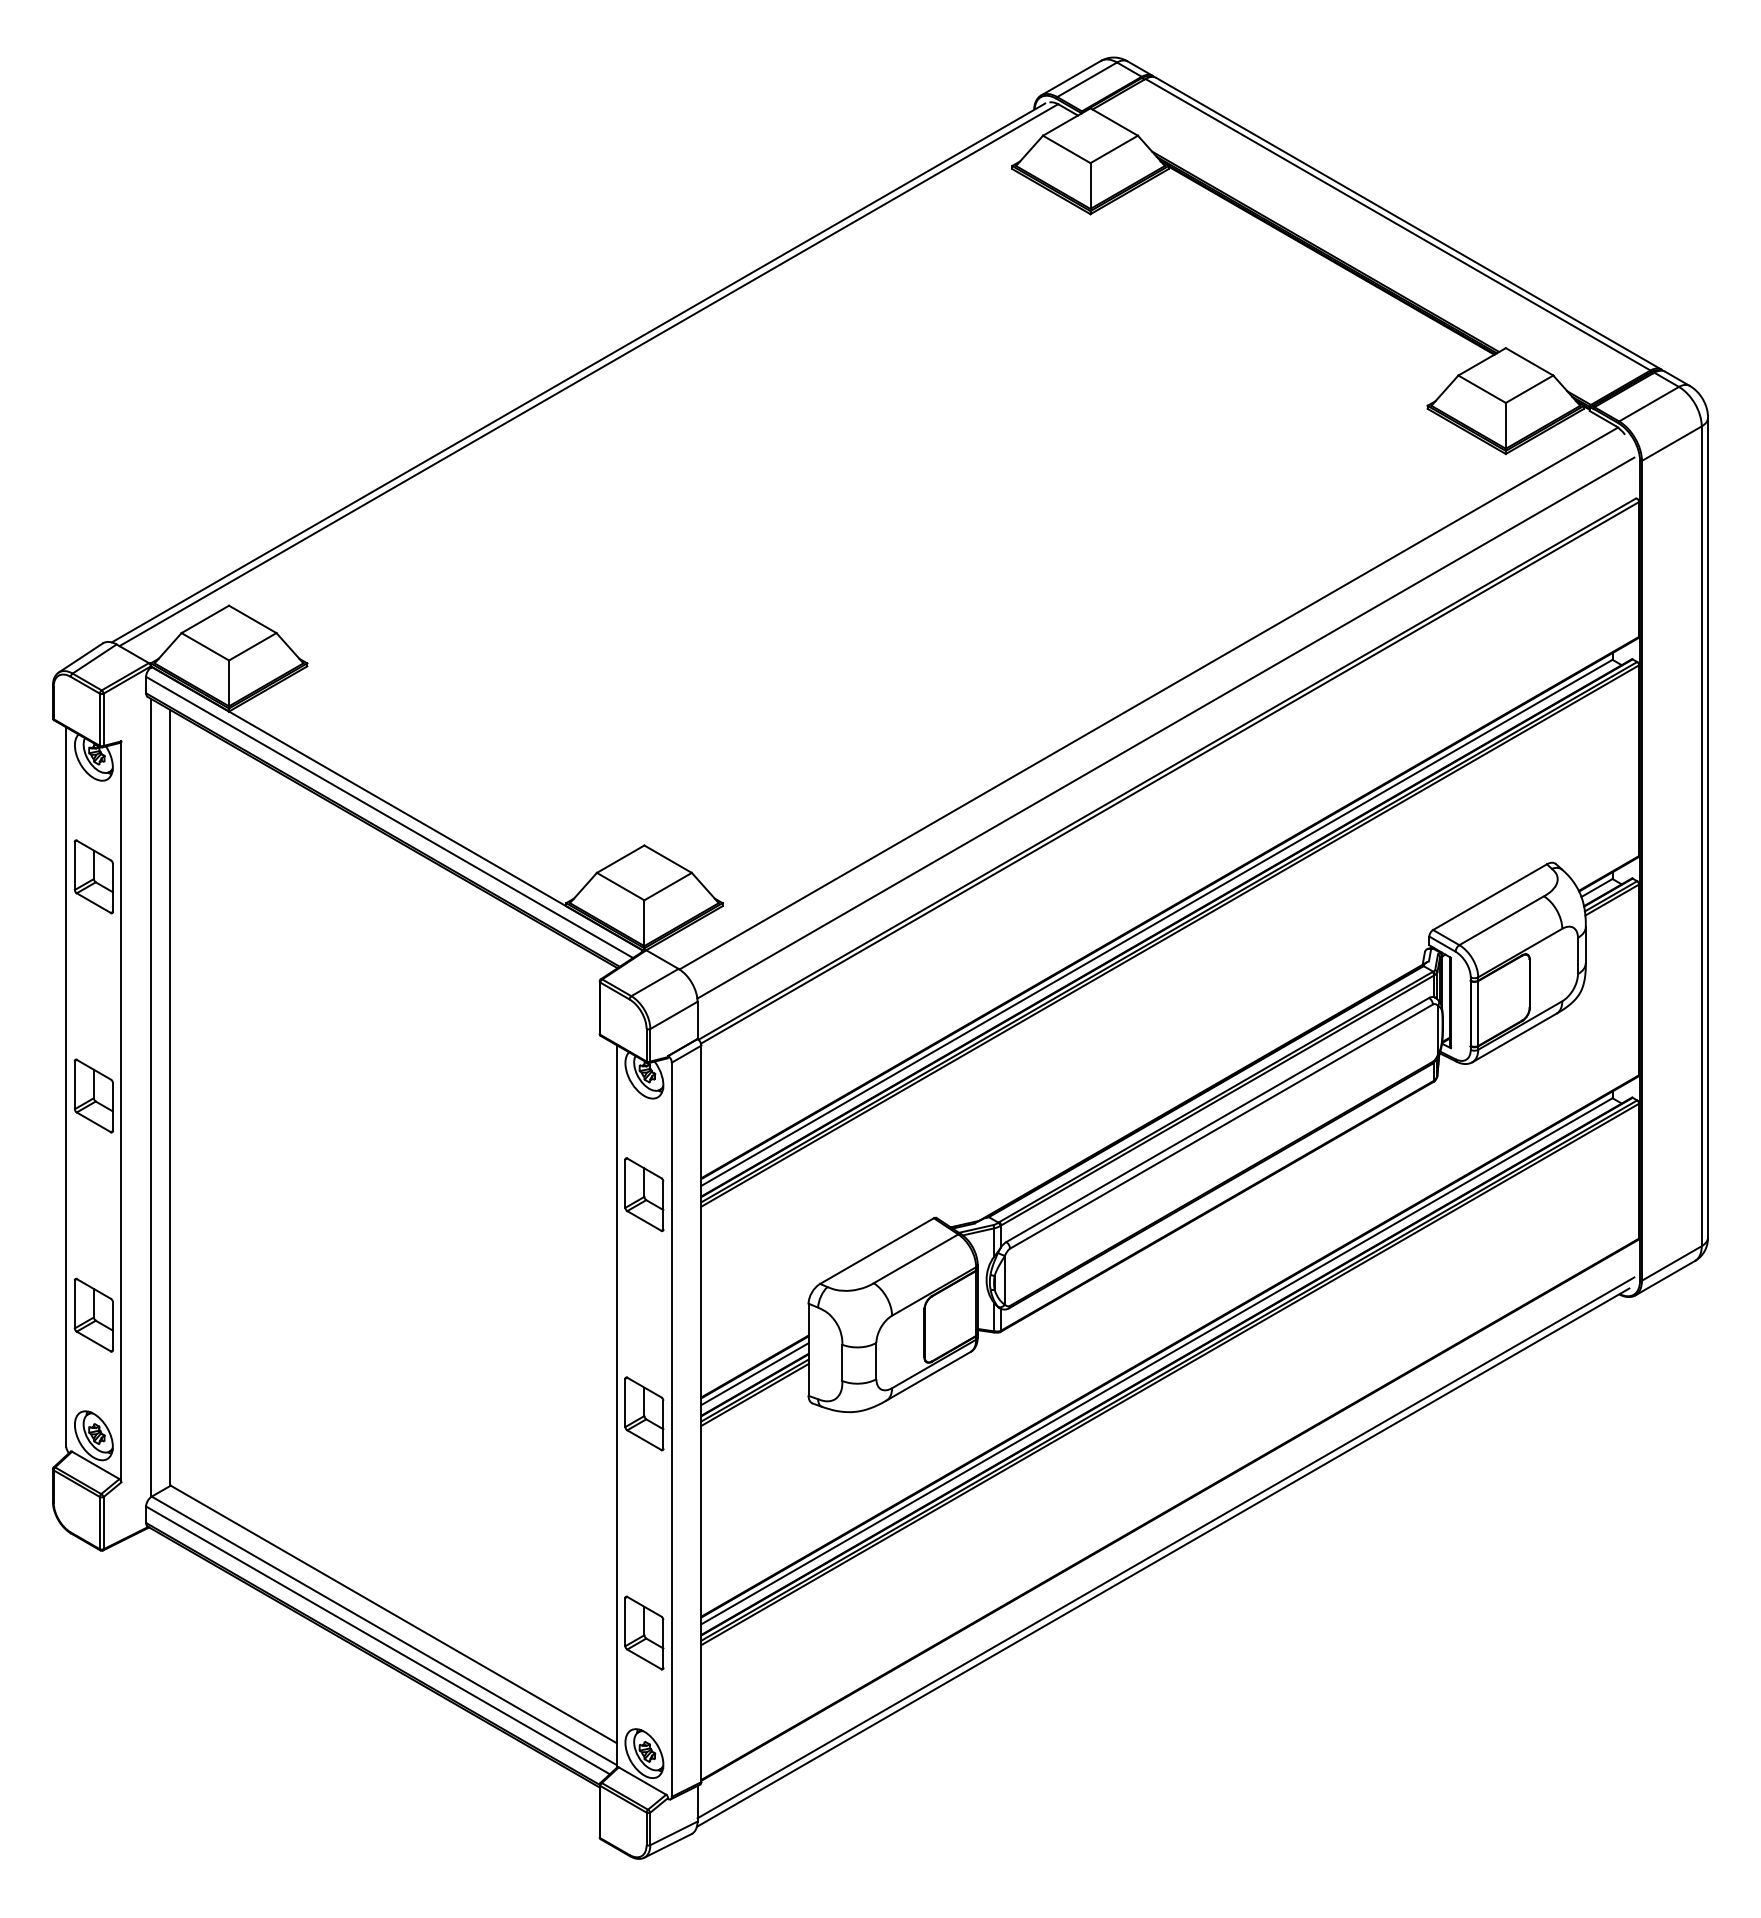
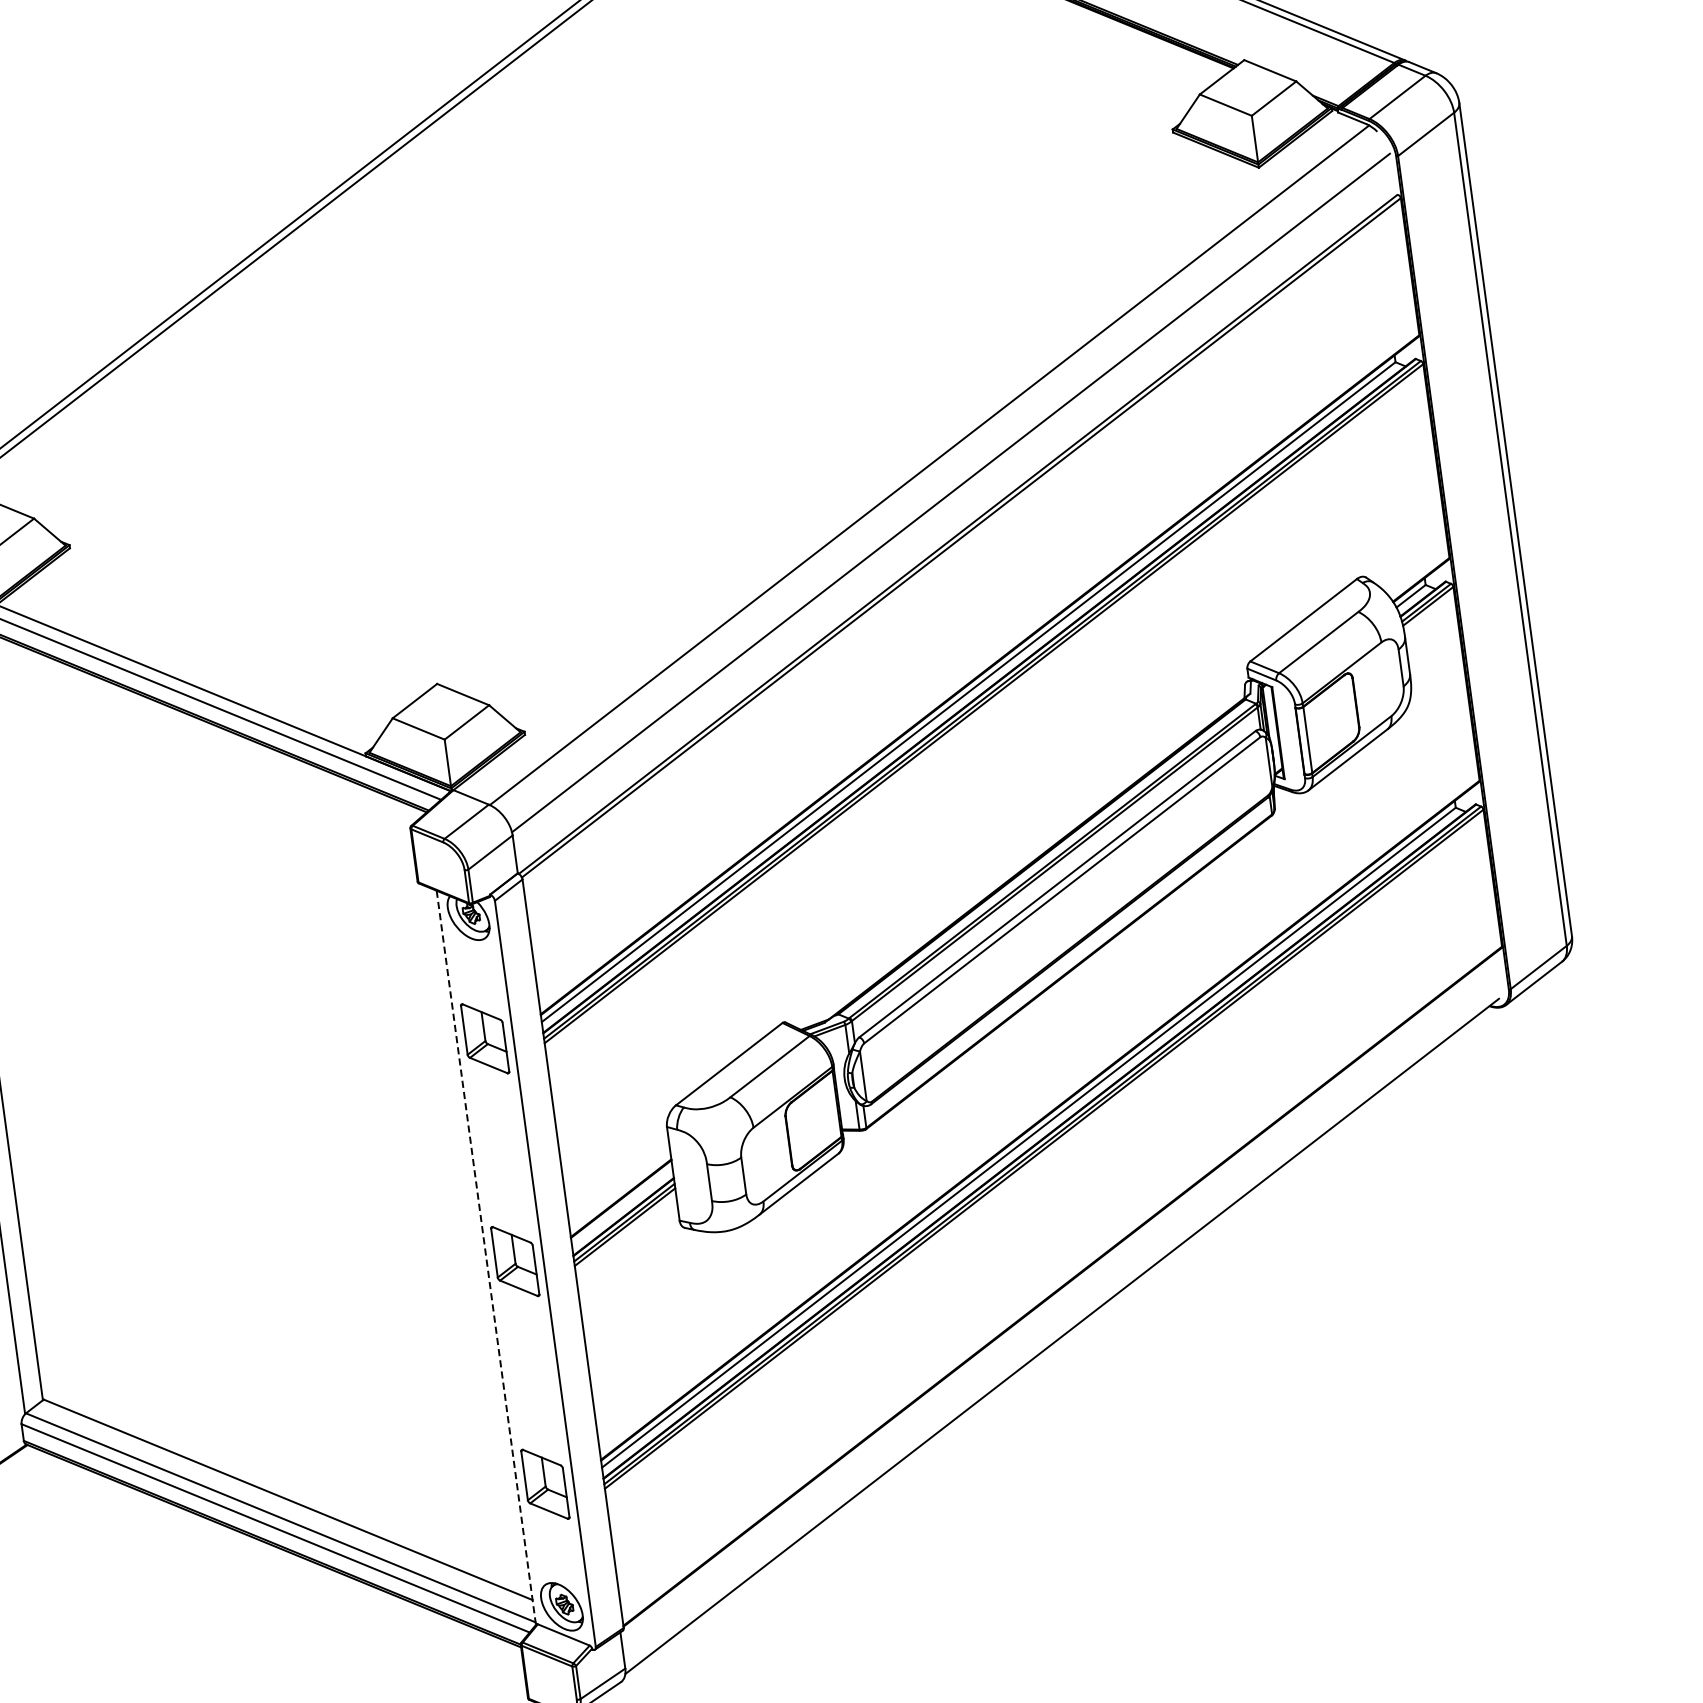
line: (754, 1374) -> (621, 1206), removed
line: (616, 1407) -> (486, 1258), solid -> dashed
line: (1165, 1547) -> (1063, 1325), removed

